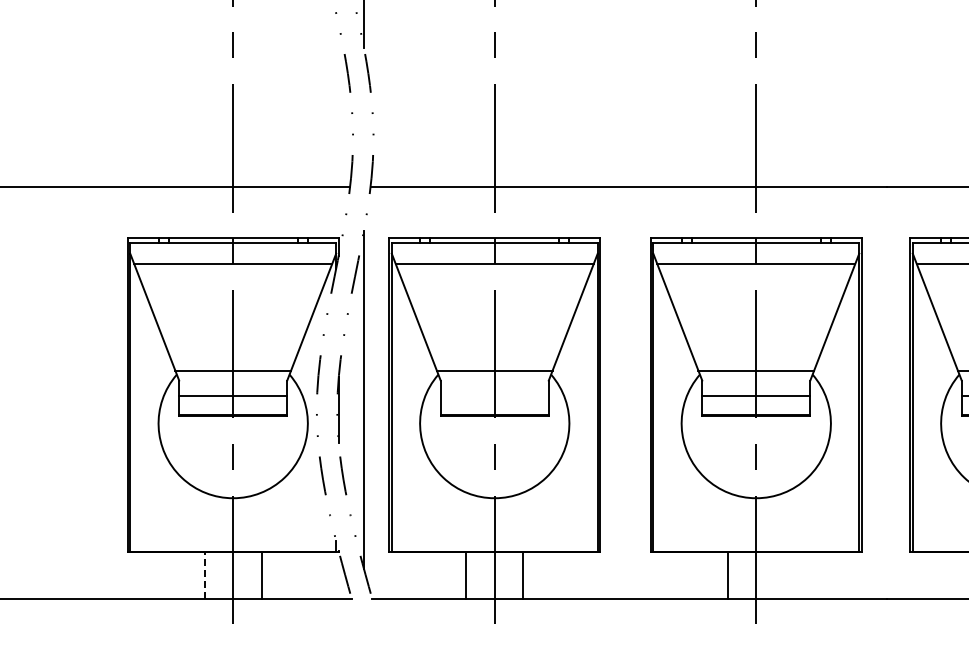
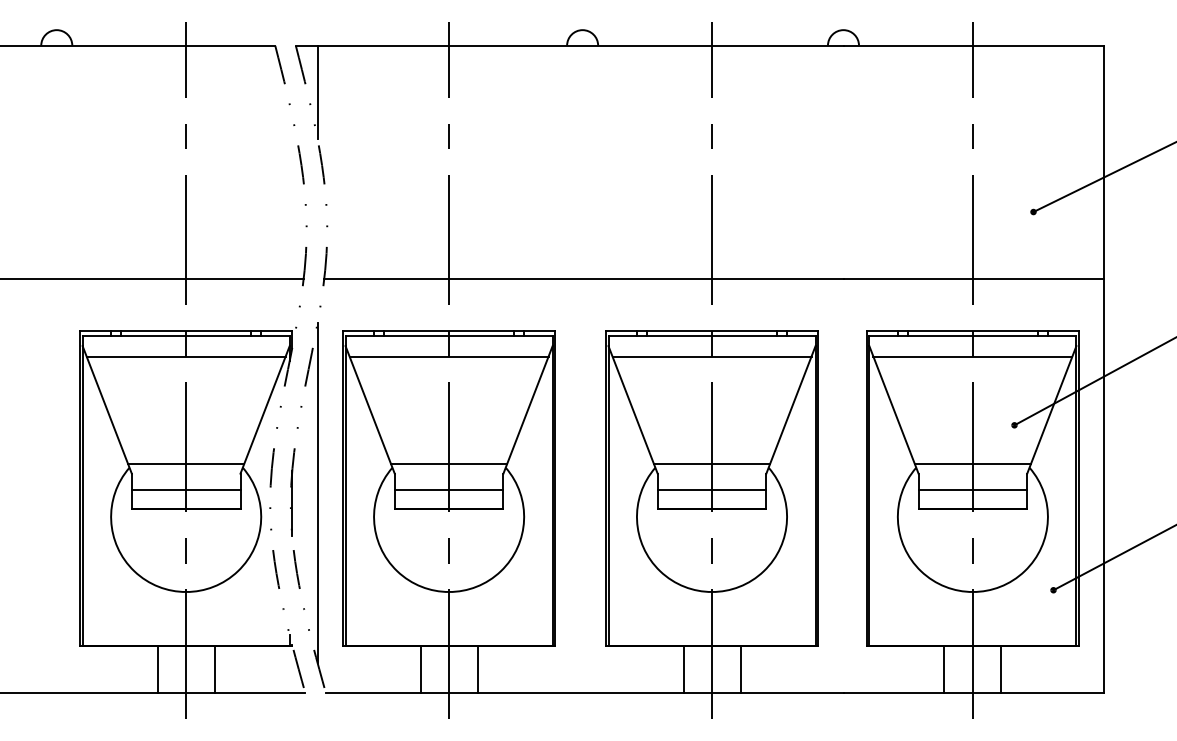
line: (494, 396) -> (448, 489), added
line: (204, 575) -> (157, 669), dashed -> solid
line: (784, 575) -> (740, 669), added

